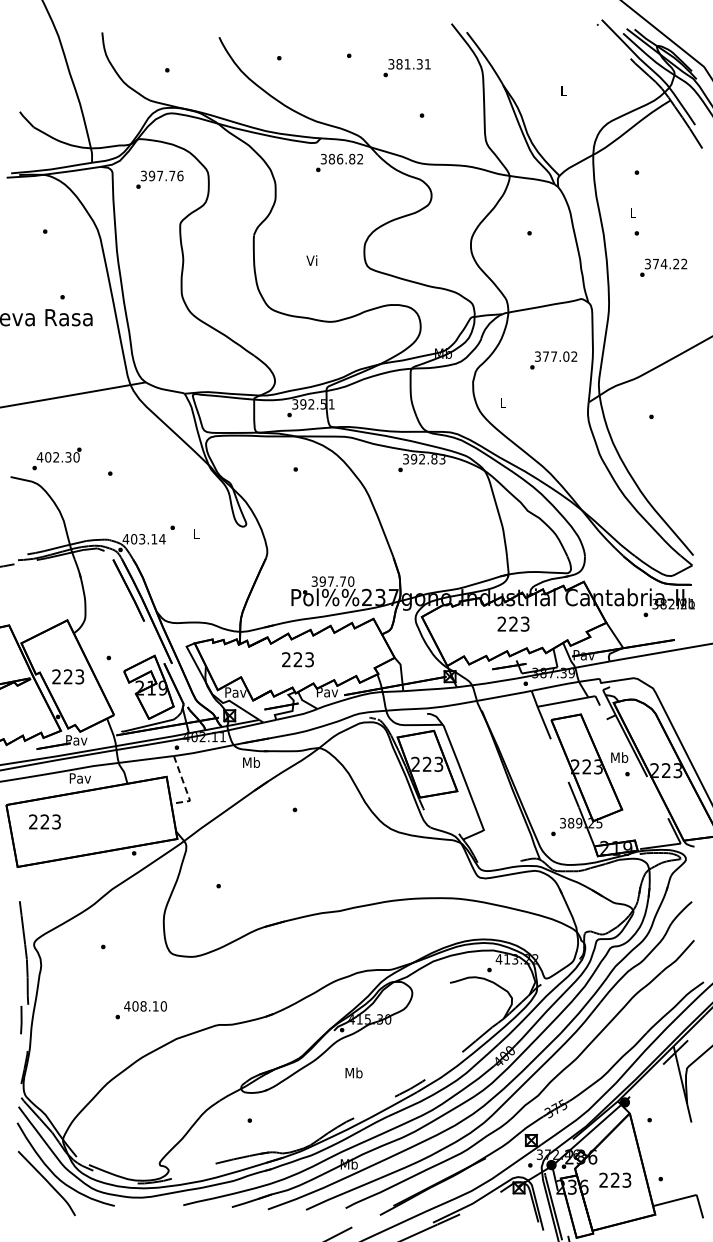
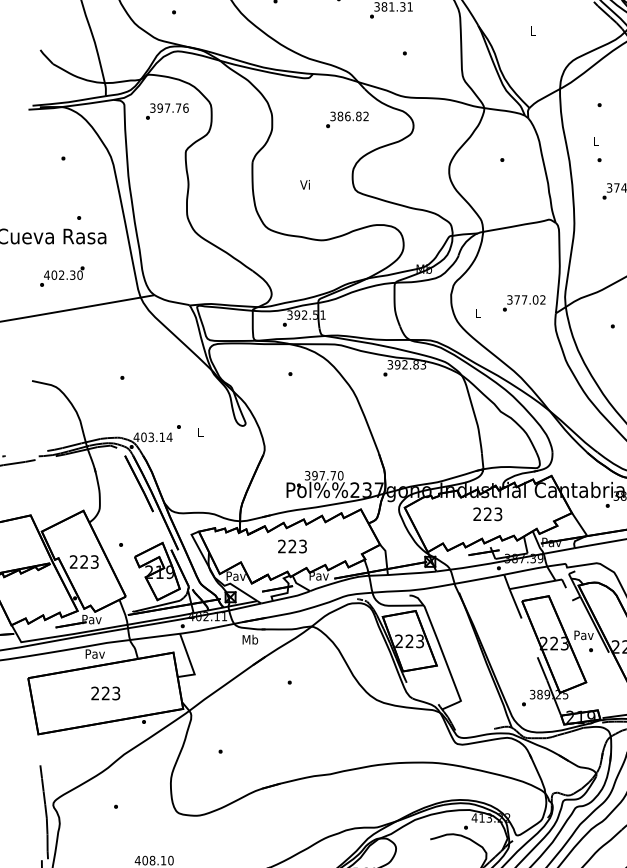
text: (339, 162) -> (347, 119), moved
text: (553, 360) -> (524, 303), moved
text: (56, 458) -> (61, 276), moved
text: (619, 757) -> (583, 635), Mb -> Pav
line: (185, 788) -> (190, 663), dashed -> solid
text: (44, 821) -> (105, 693), moved

